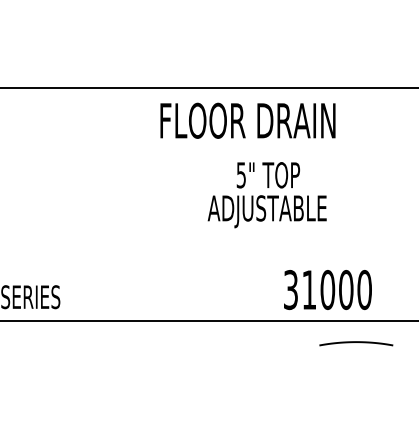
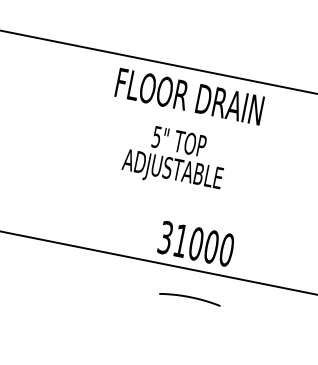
text: (247, 120) -> (189, 96), moved
text: (327, 289) -> (196, 243), moved
curve: (356, 342) -> (190, 297), moved

